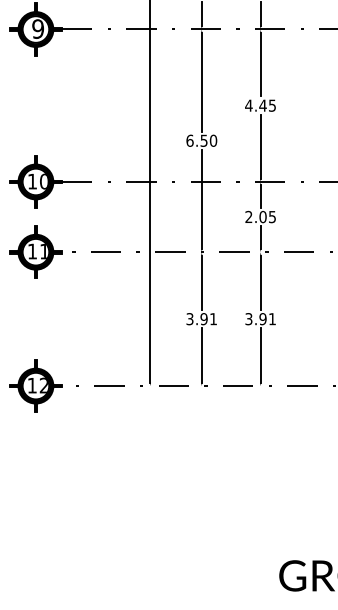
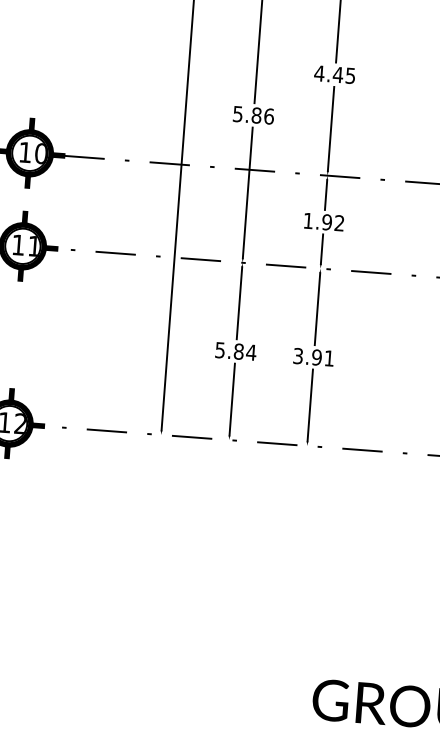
text: (201, 140) -> (253, 114), 6.50 -> 5.86
text: (260, 216) -> (323, 221), 2.05 -> 1.92
text: (201, 319) -> (235, 351), 3.91 -> 5.84

